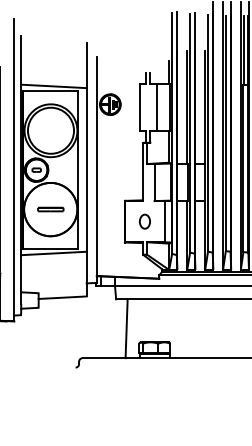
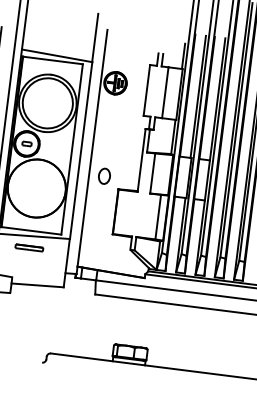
part: (50, 209) -> (29, 247), moved
part: (144, 221) -> (104, 176), moved
line: (126, 328) -> (102, 327), removed

